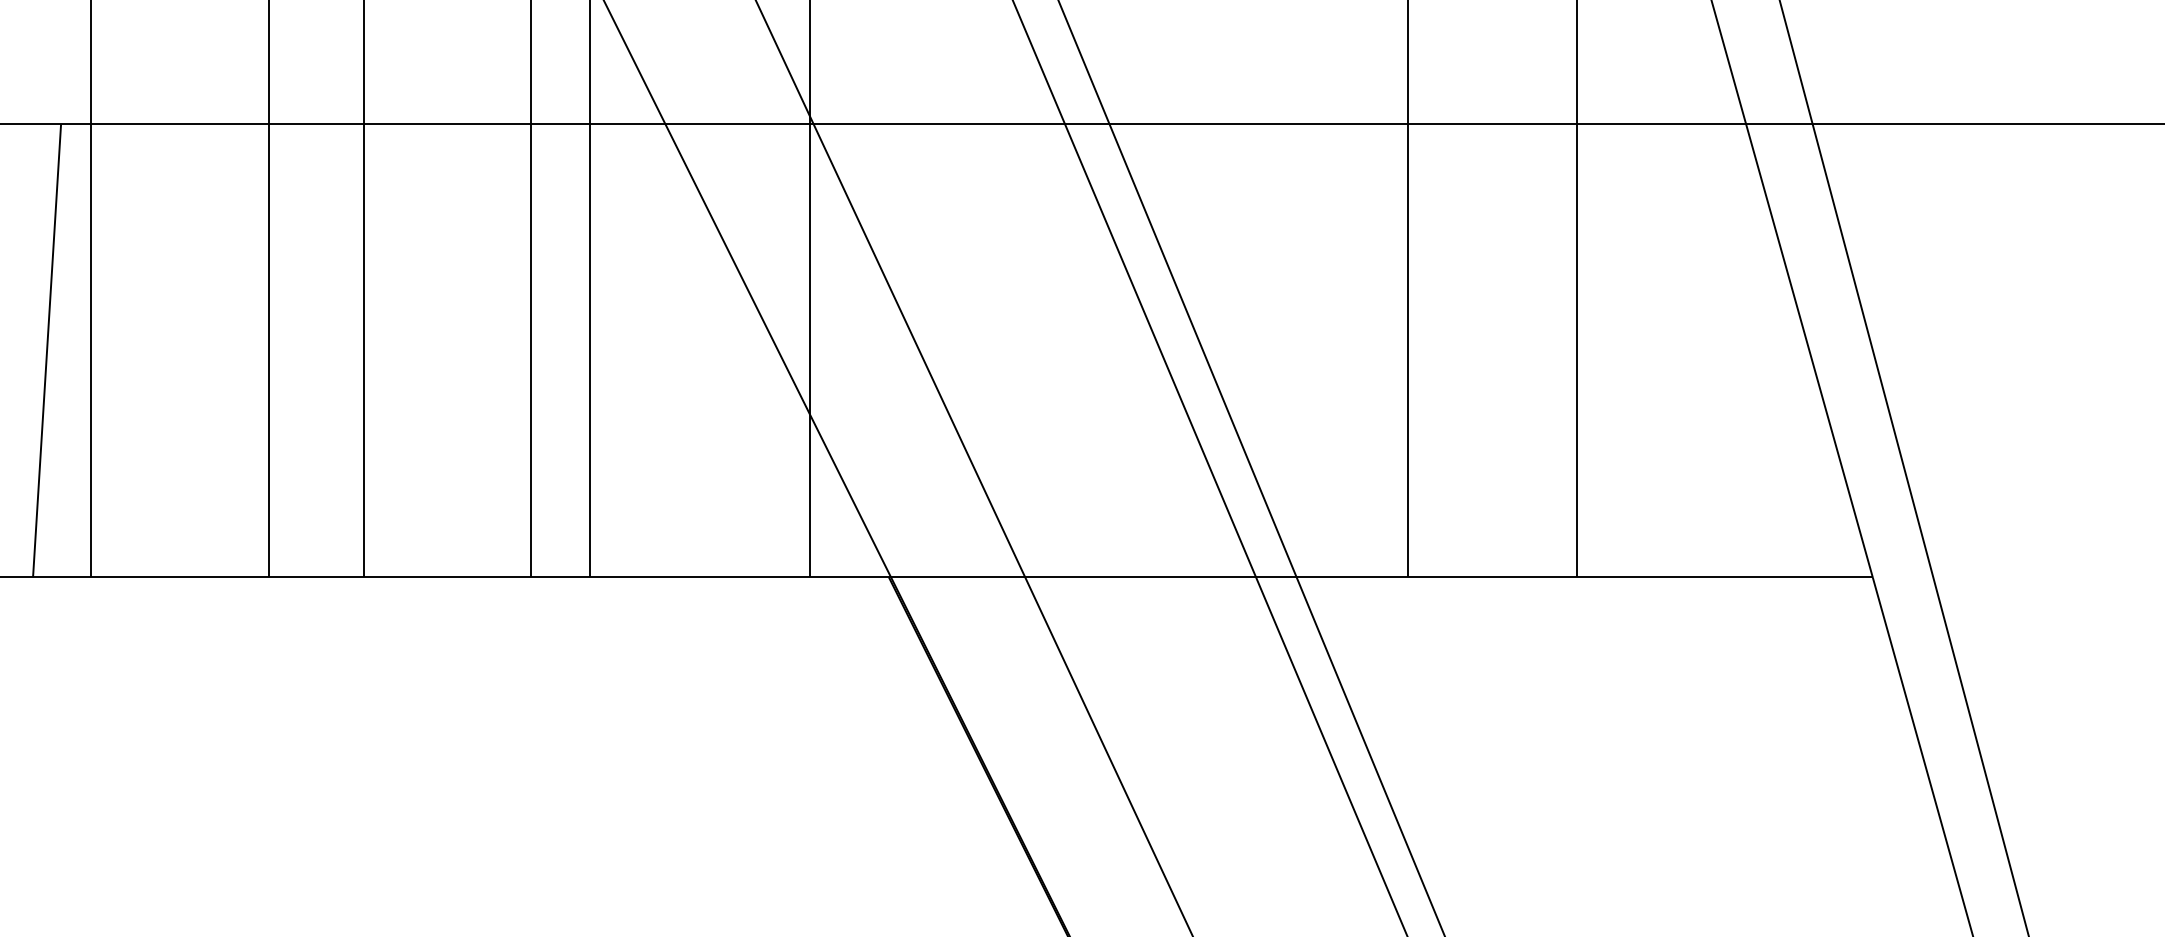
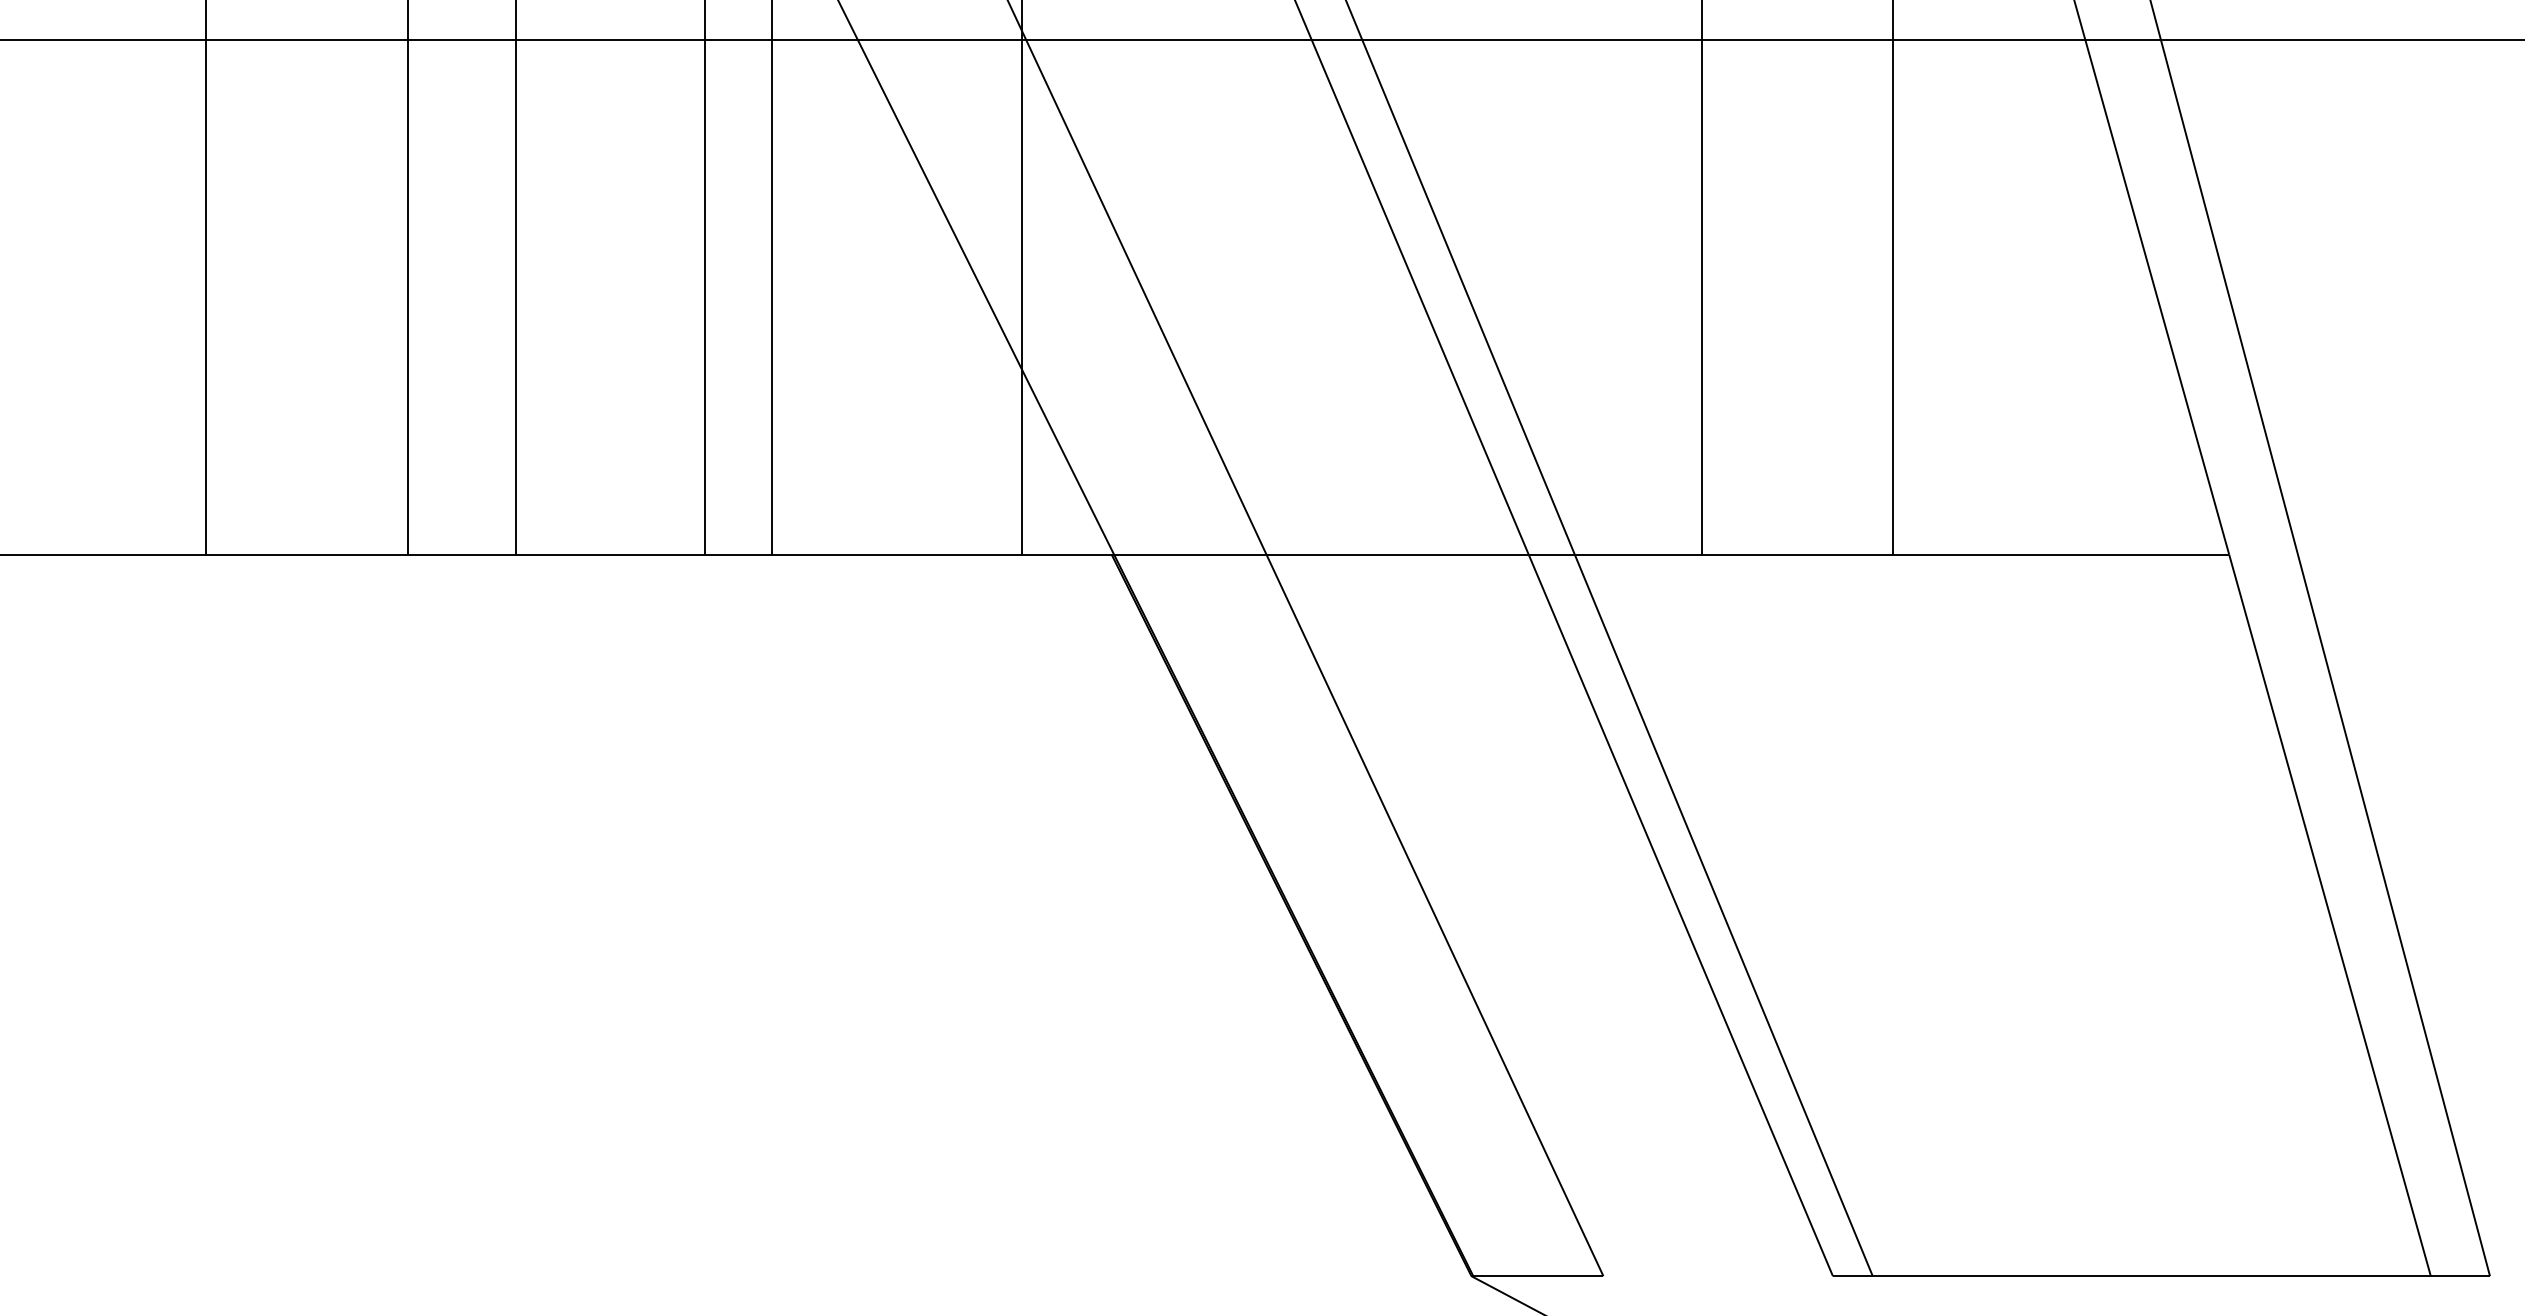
line: (47, 350) -> (155, 296), removed

